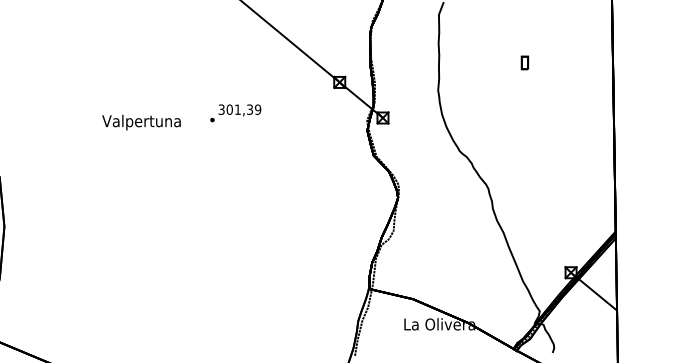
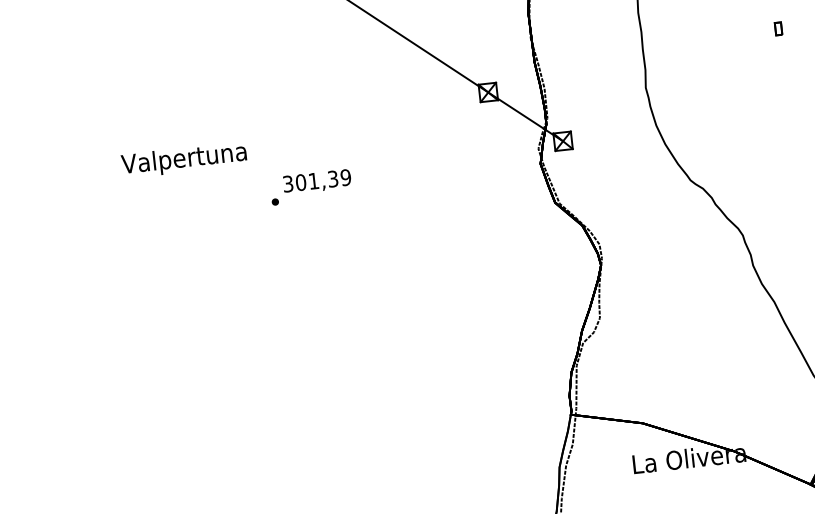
part: (524, 62) -> (777, 28), size x0.62
text: (235, 113) -> (310, 187), moved
text: (141, 122) -> (184, 159), moved

